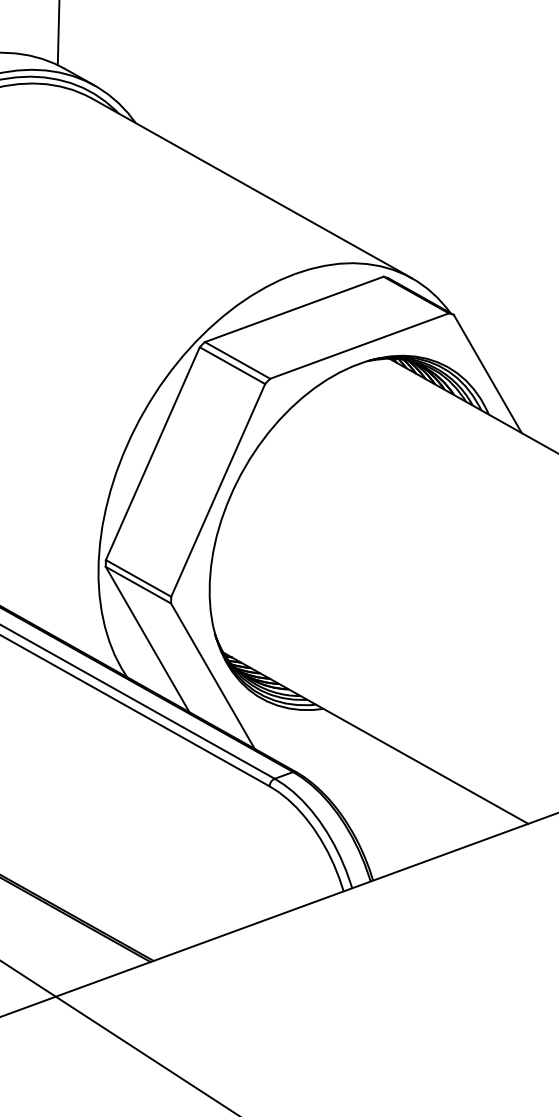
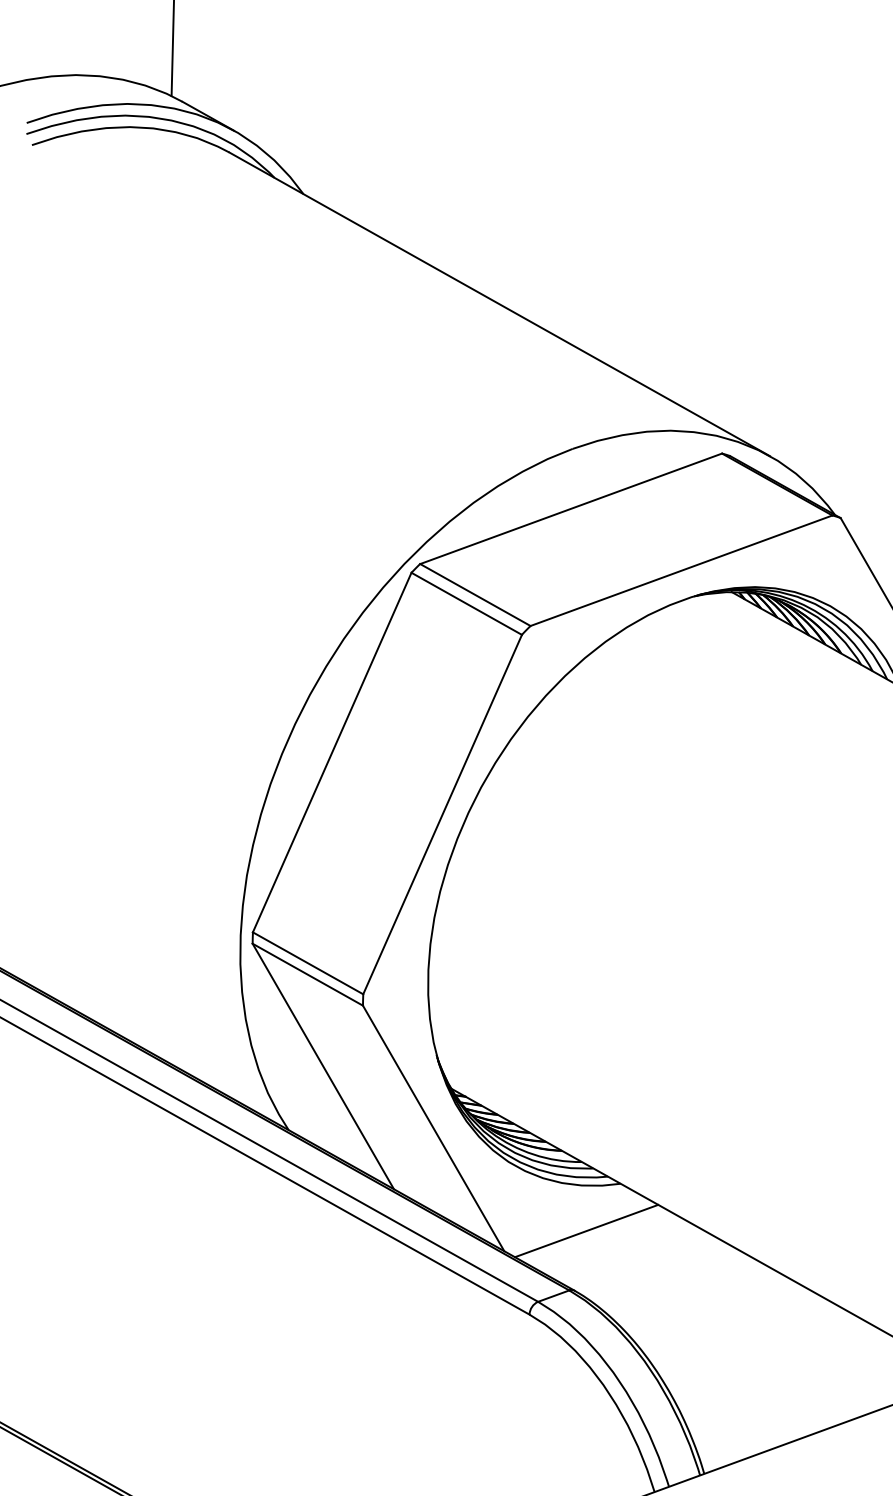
line: (303, 736) -> (586, 1230), added

